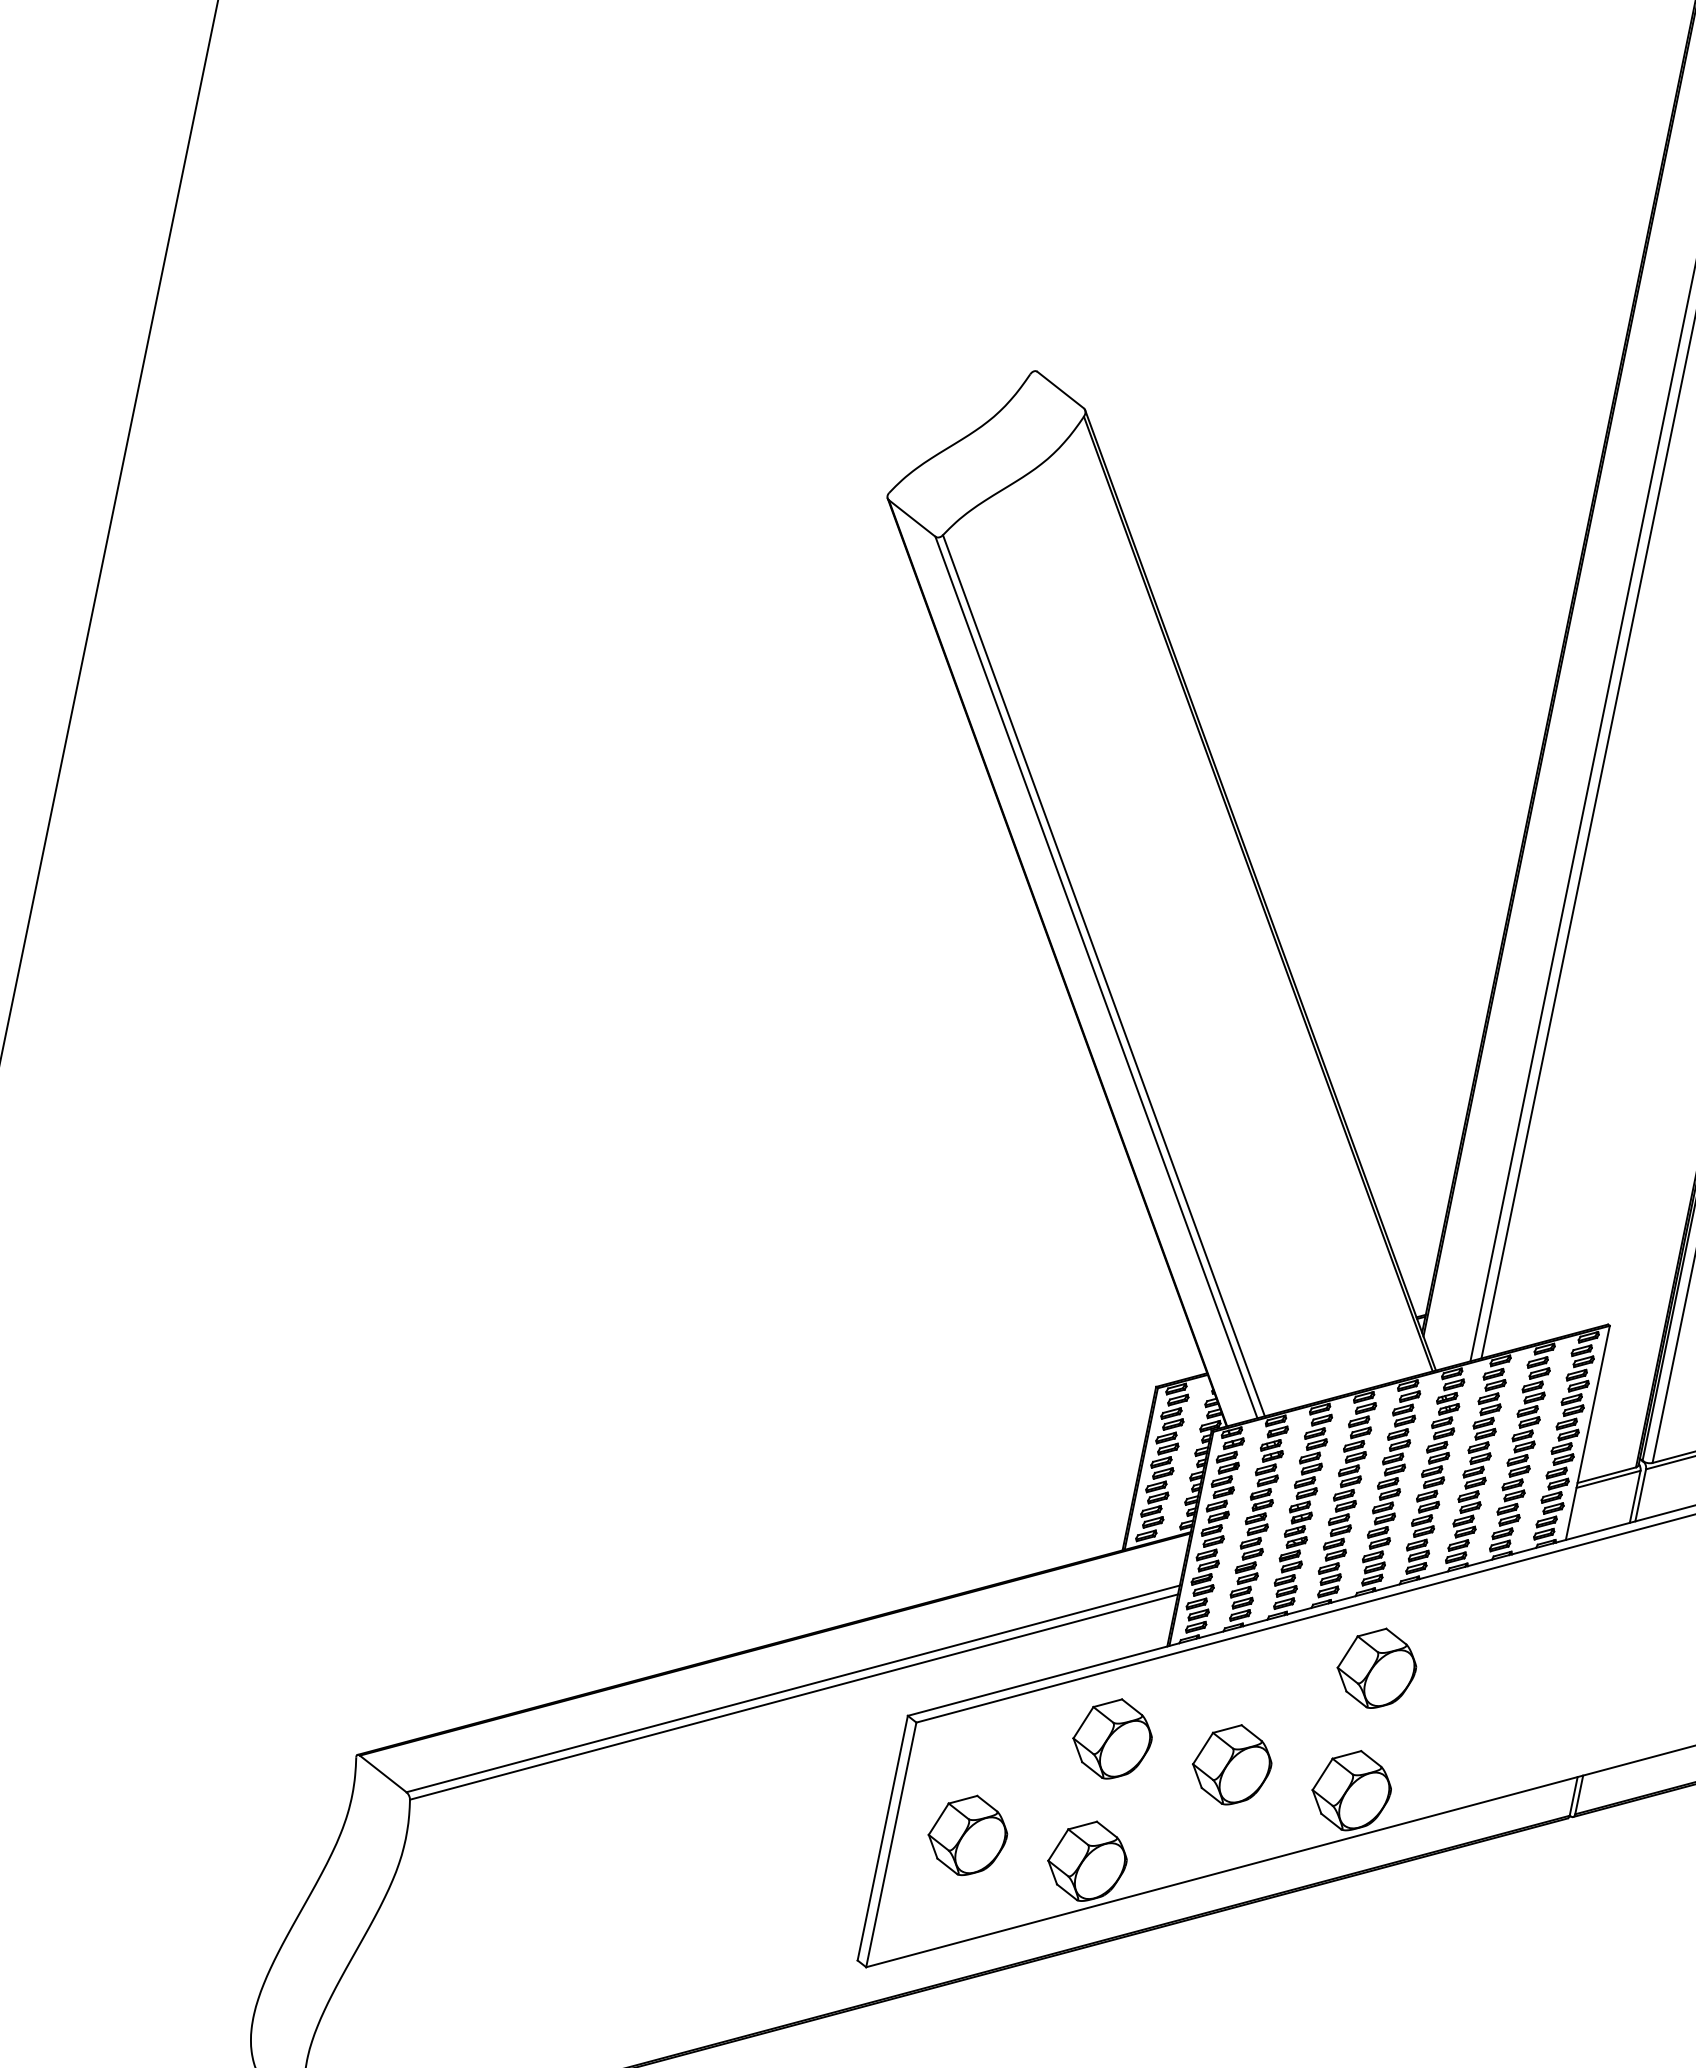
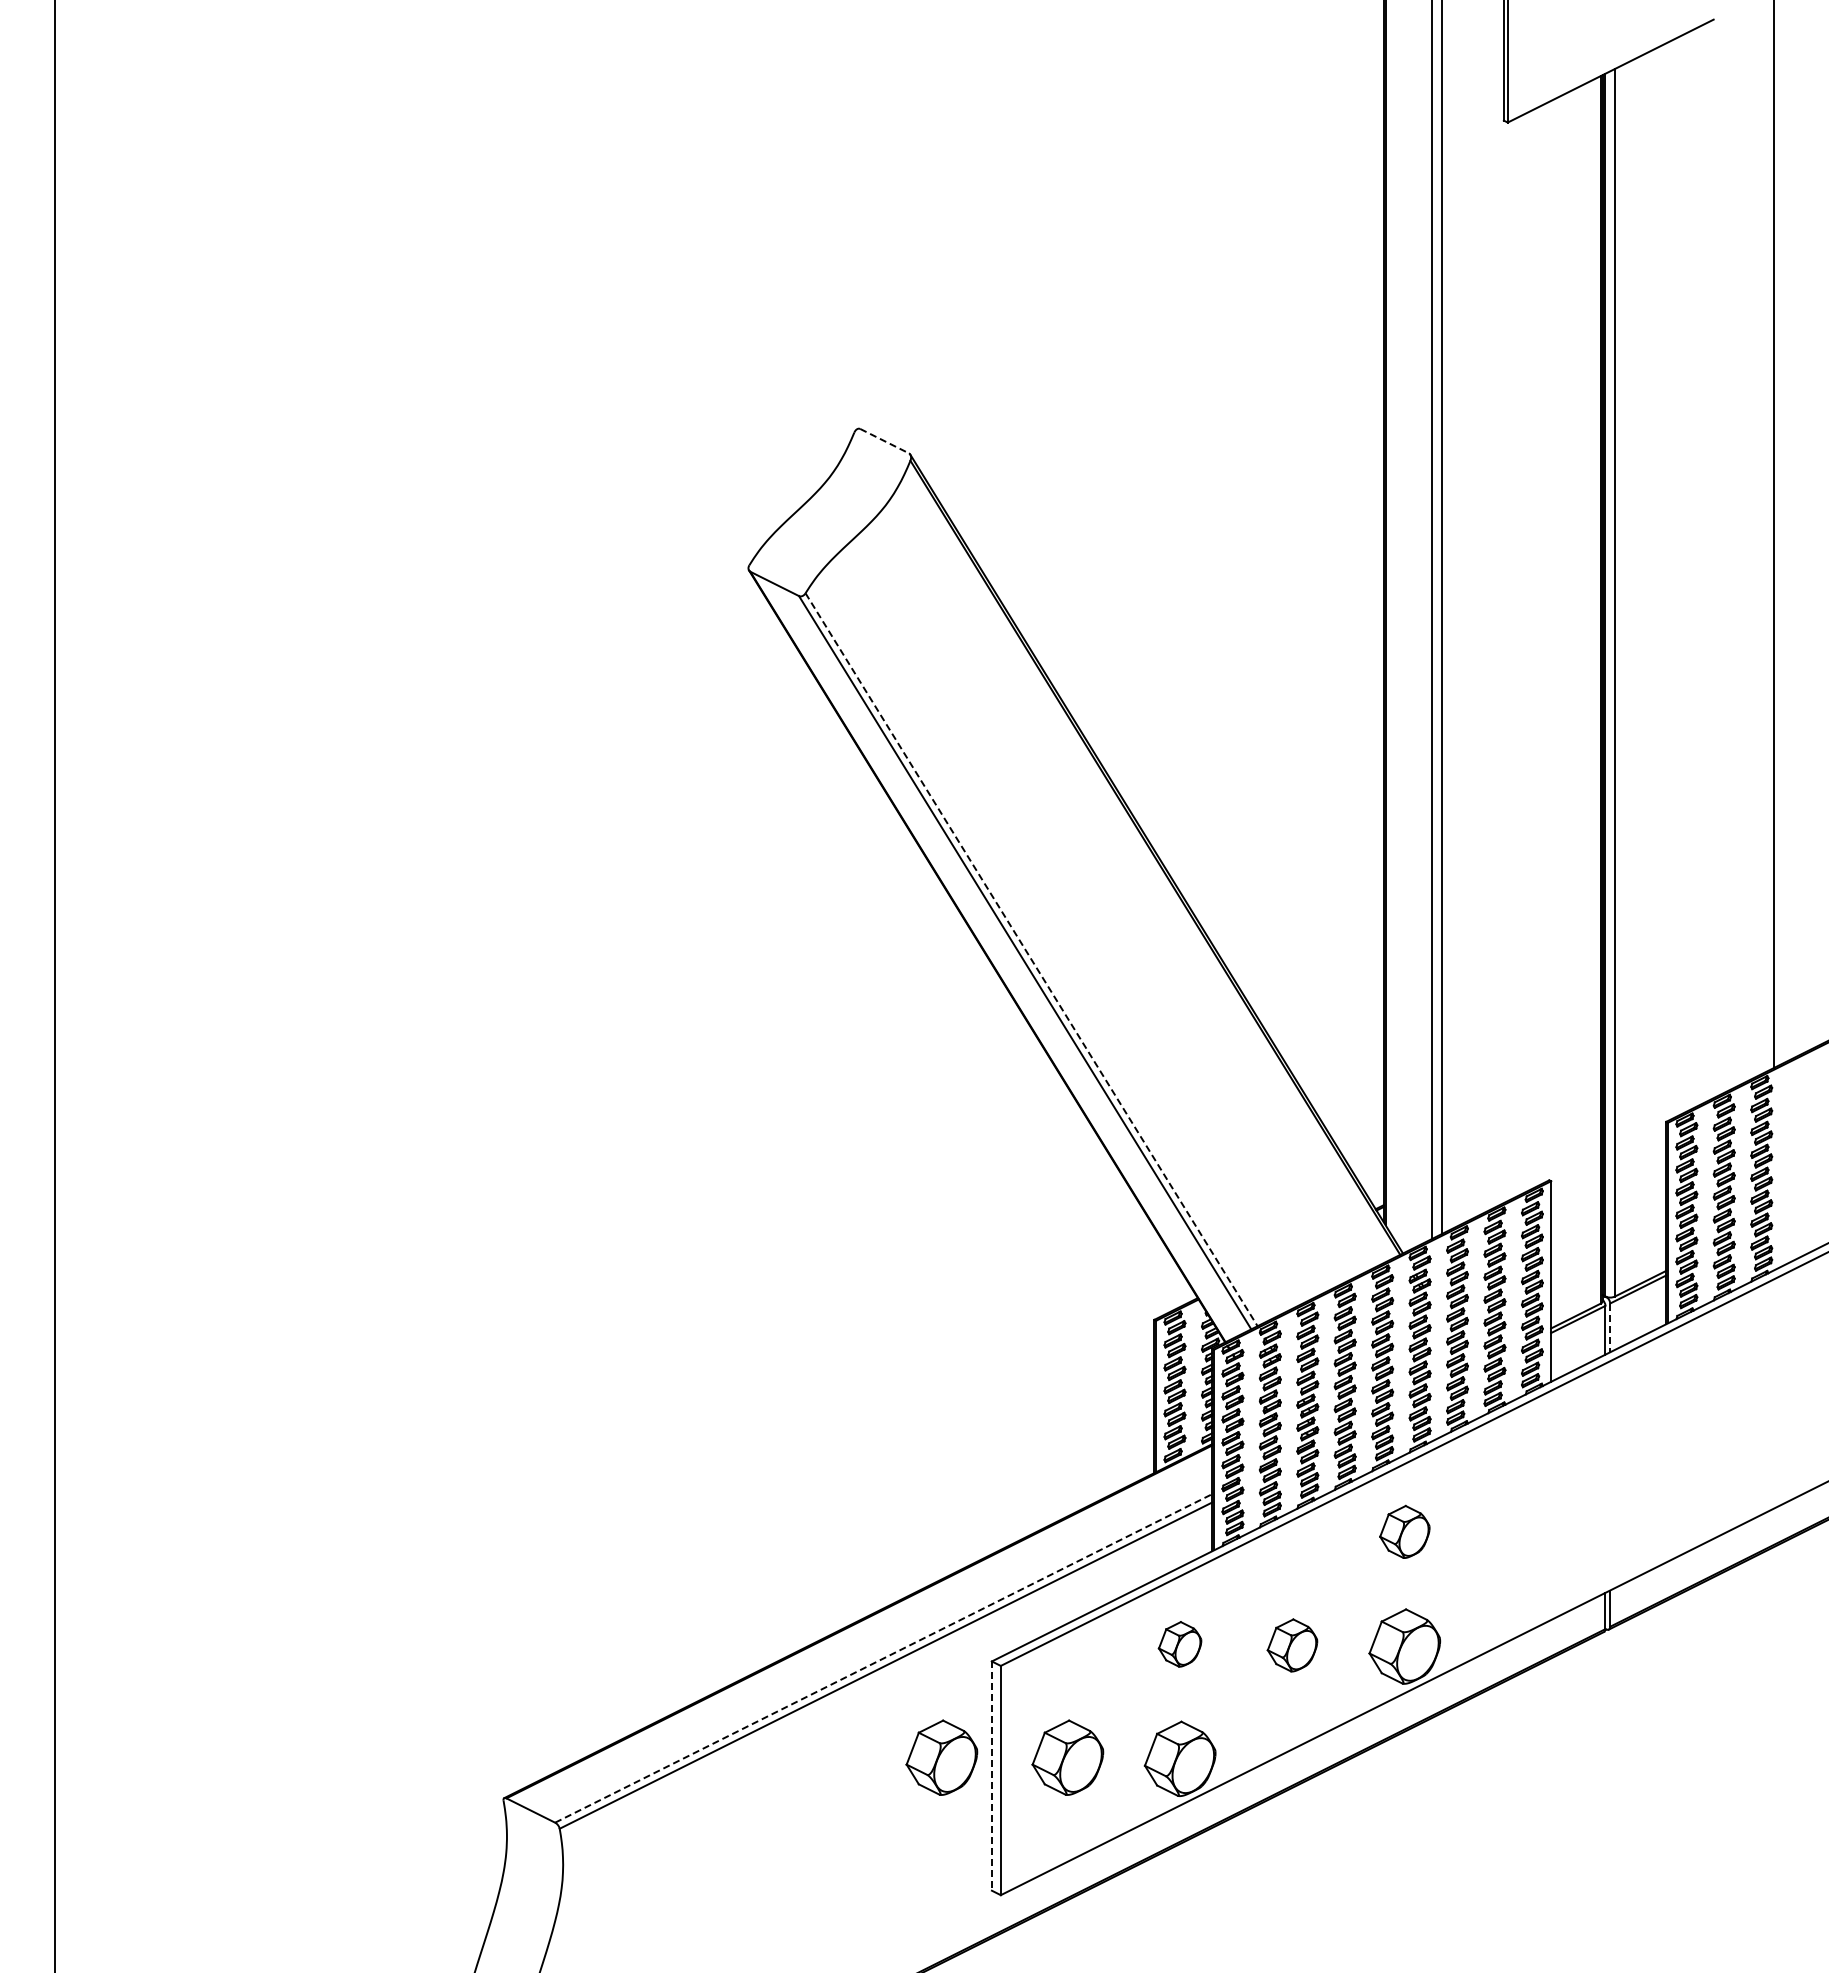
line: (1061, 390) -> (885, 441), solid -> dashed
line: (1103, 975) -> (1031, 959), solid -> dashed
line: (1640, 1496) -> (1610, 1328), solid -> dashed
part: (1376, 1667) -> (1404, 1531), size x0.7
line: (793, 1689) -> (884, 1658), solid -> dashed
part: (1111, 1738) -> (1179, 1644), size x0.6
part: (1232, 1764) -> (1292, 1645), size x0.7
part: (833, 1807) -> (941, 1757), added
line: (882, 1838) -> (991, 1776), solid -> dashed

